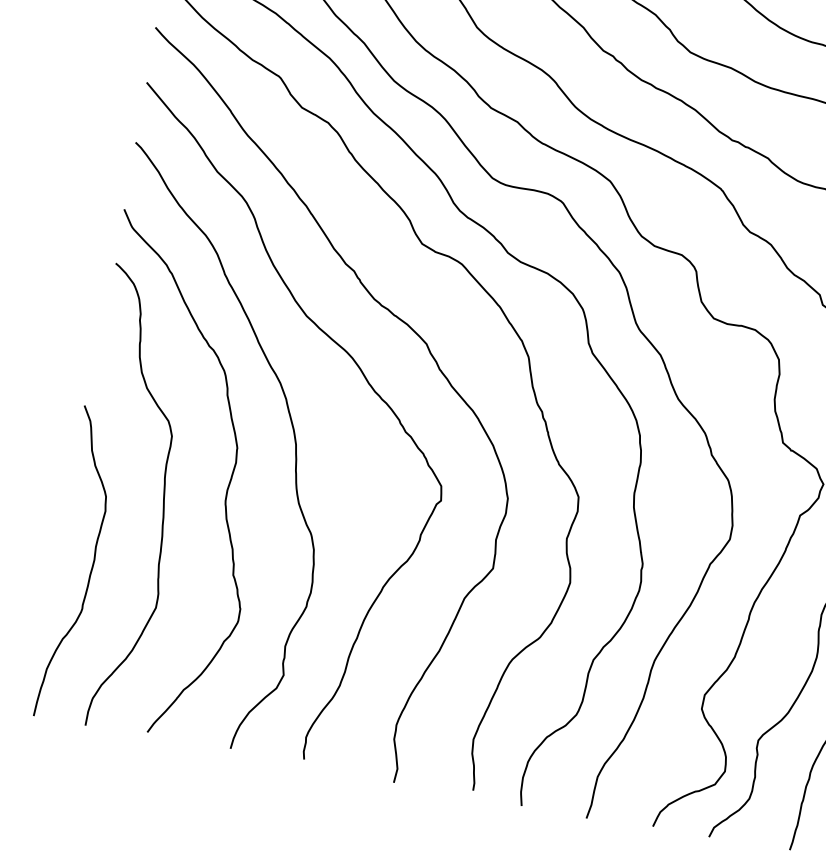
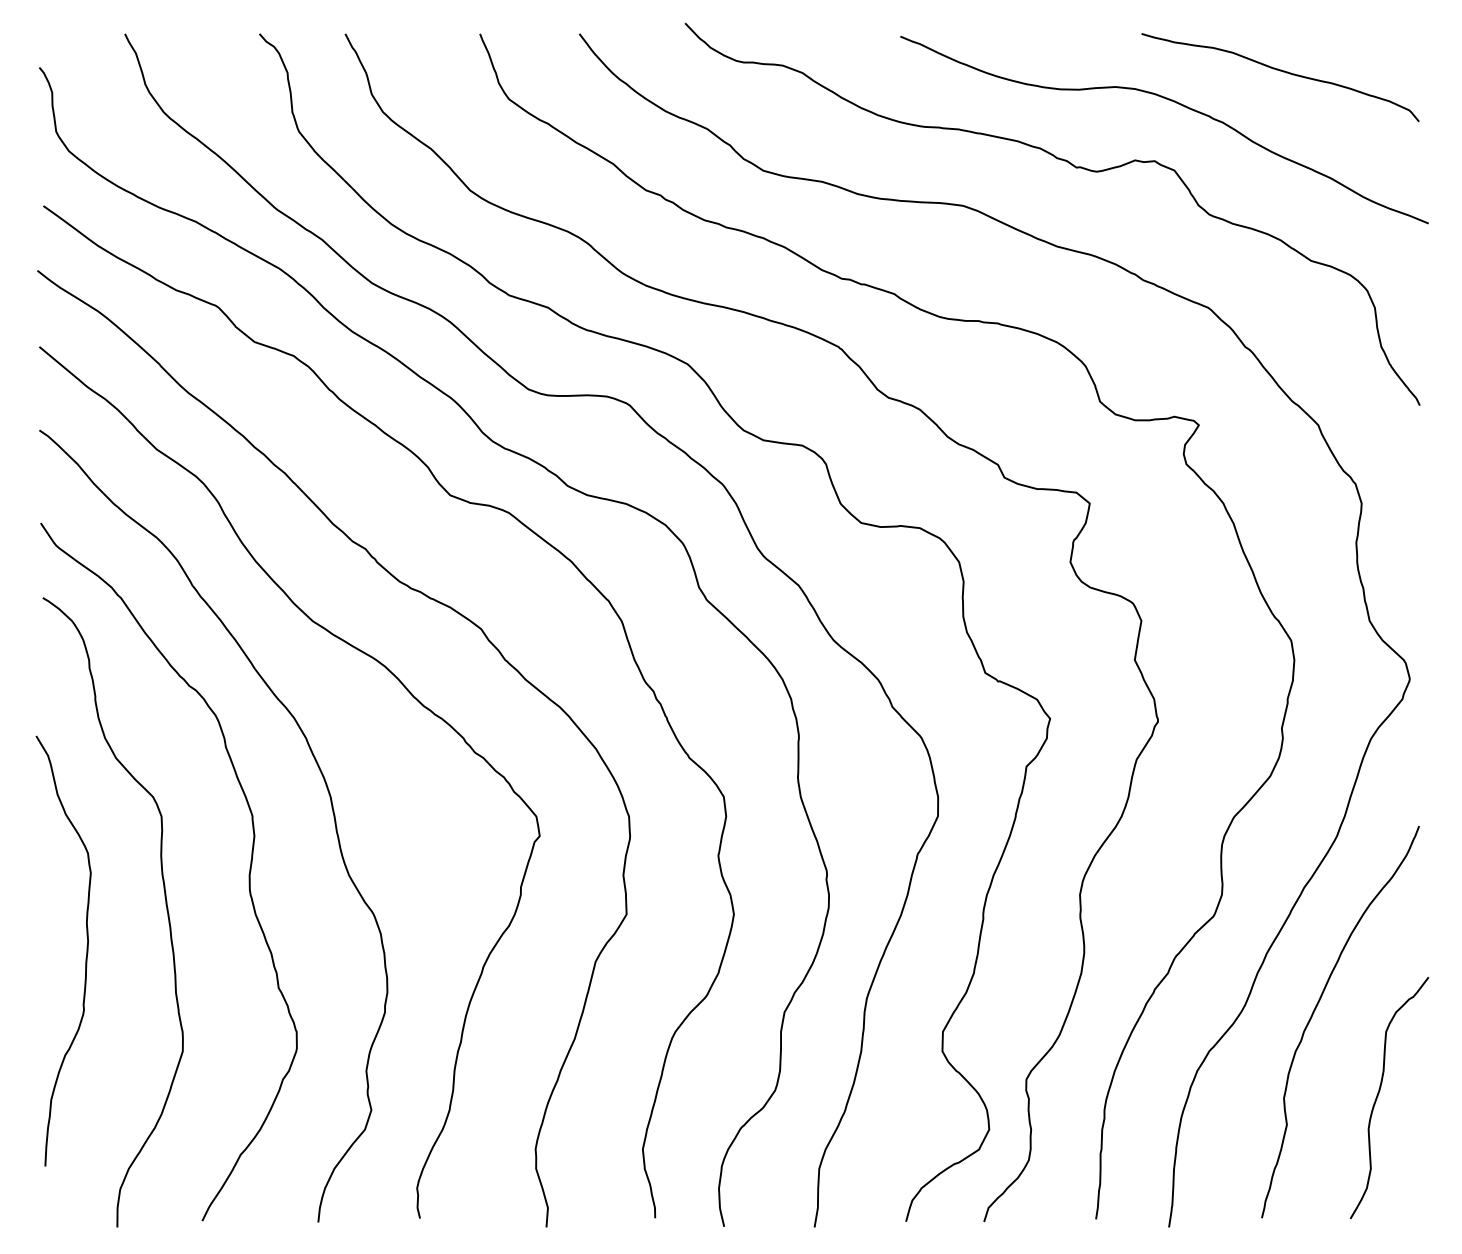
curve: (92, 566) -> (86, 950), moved

